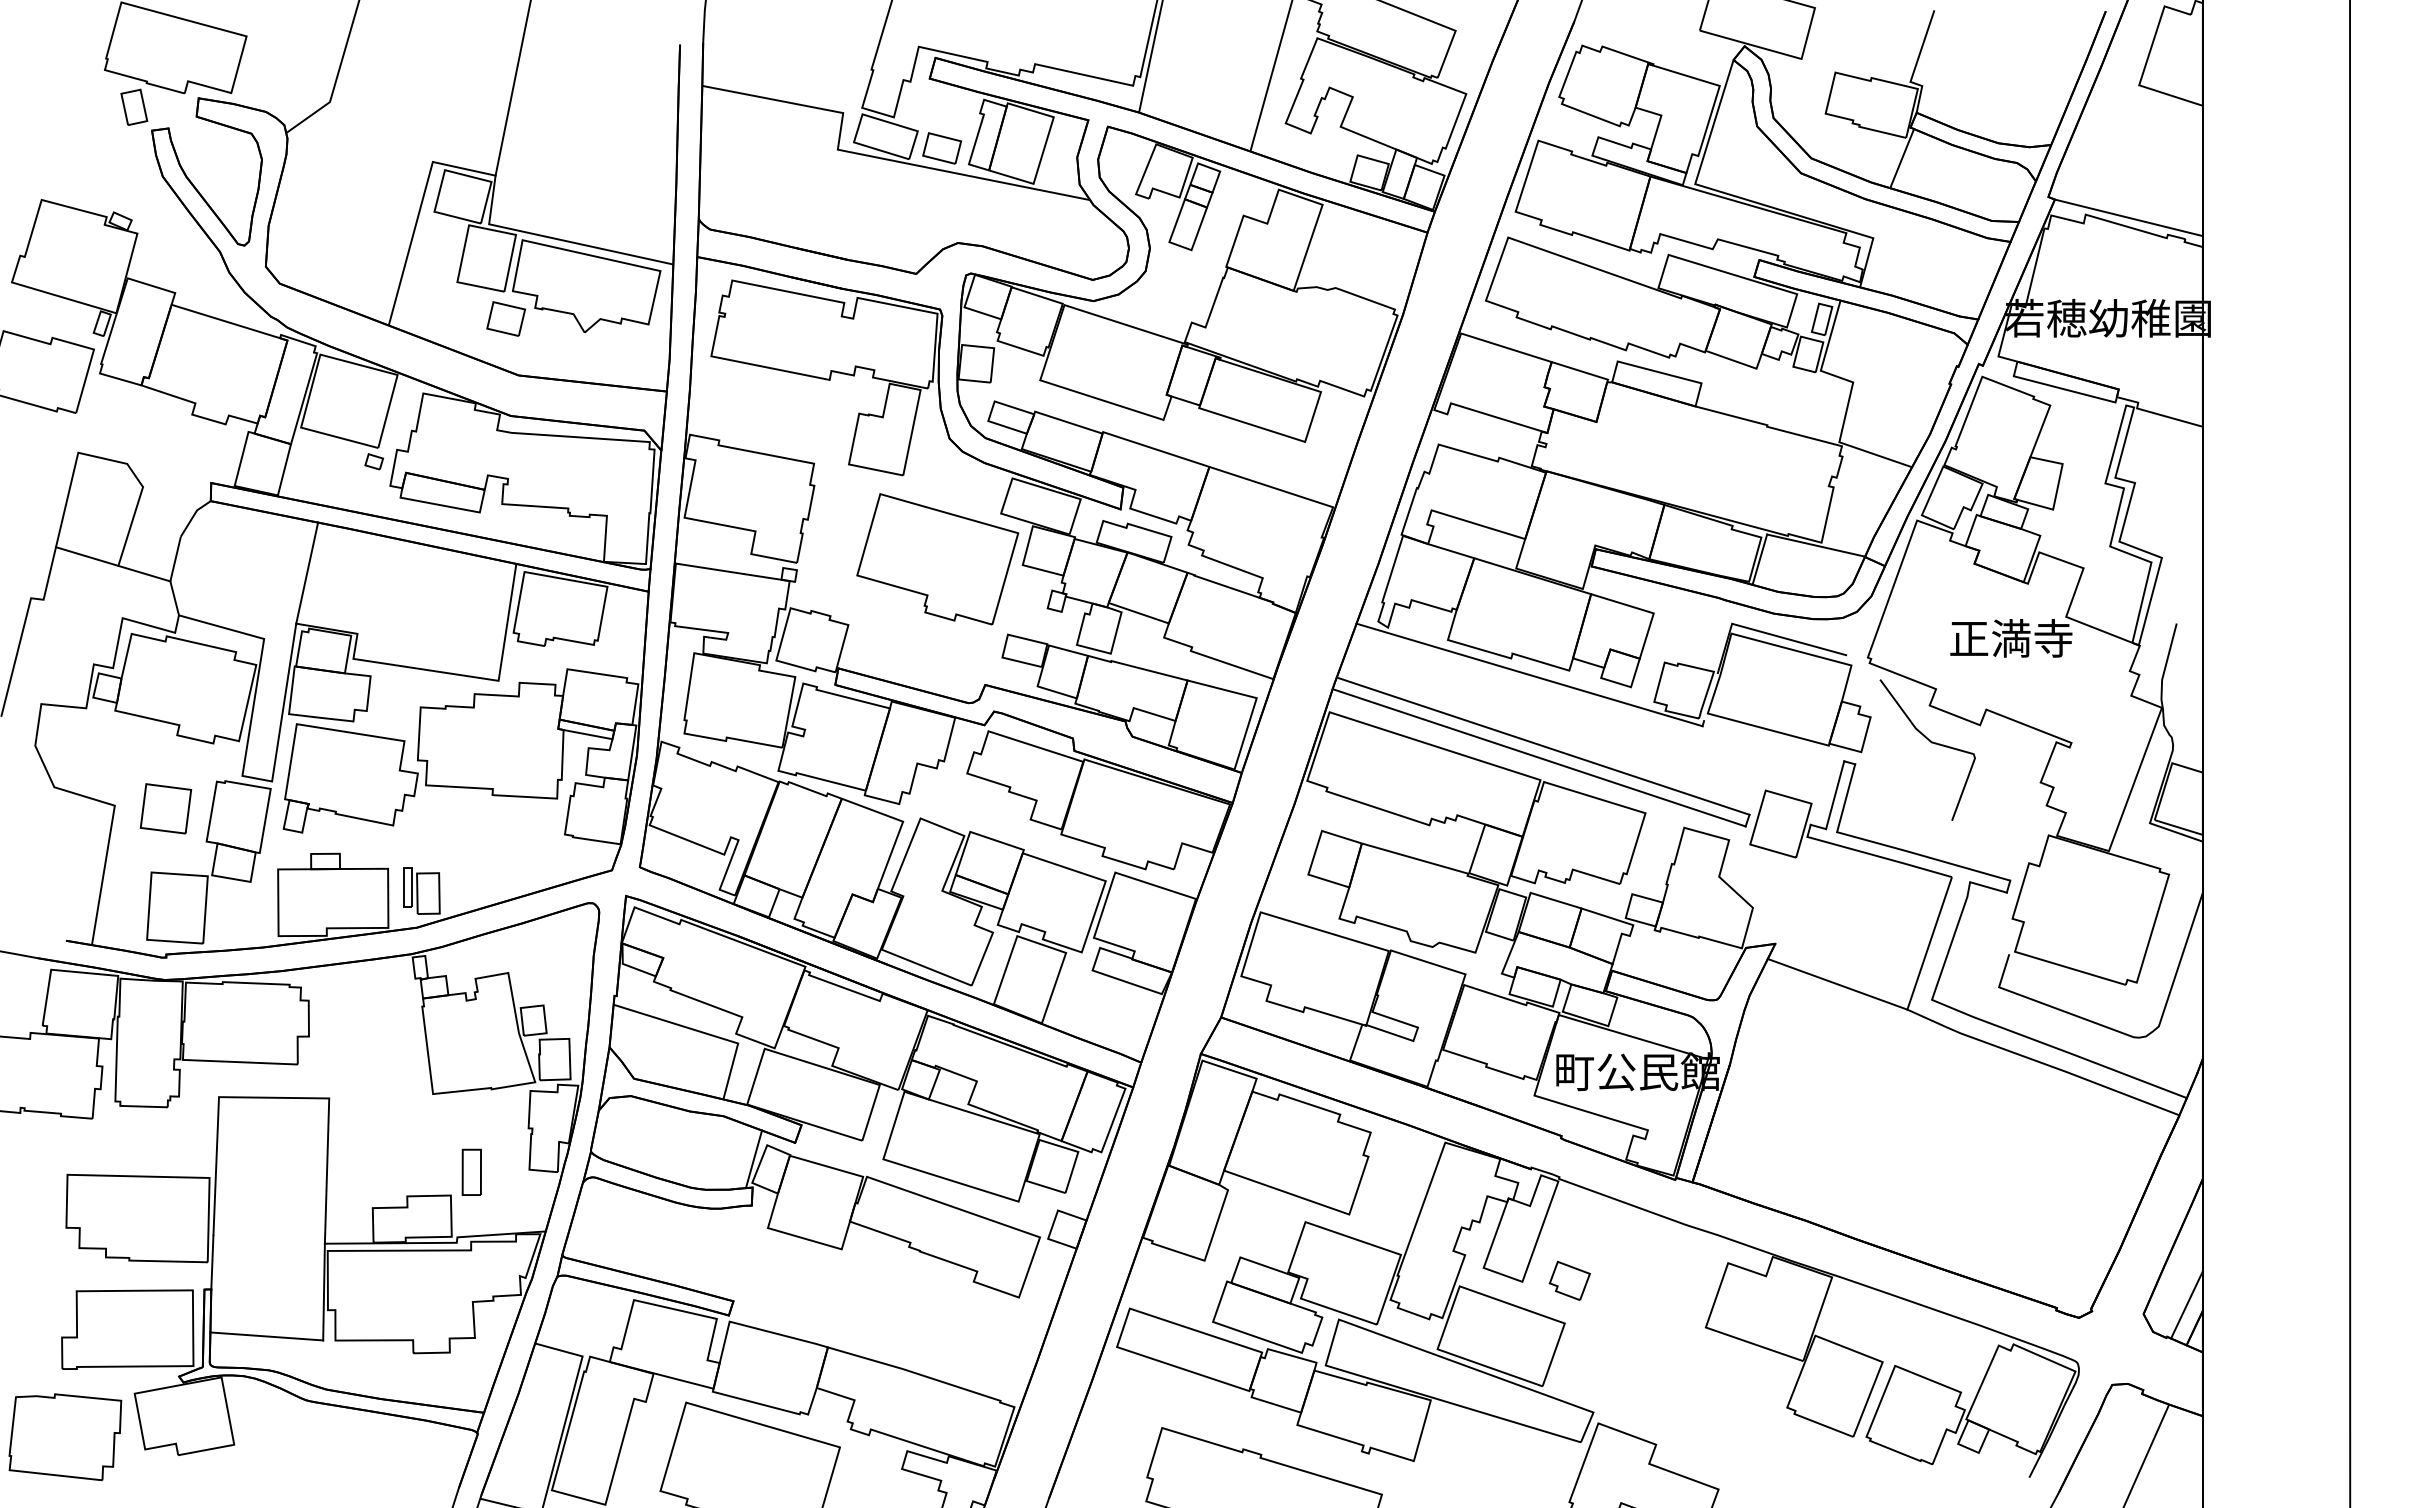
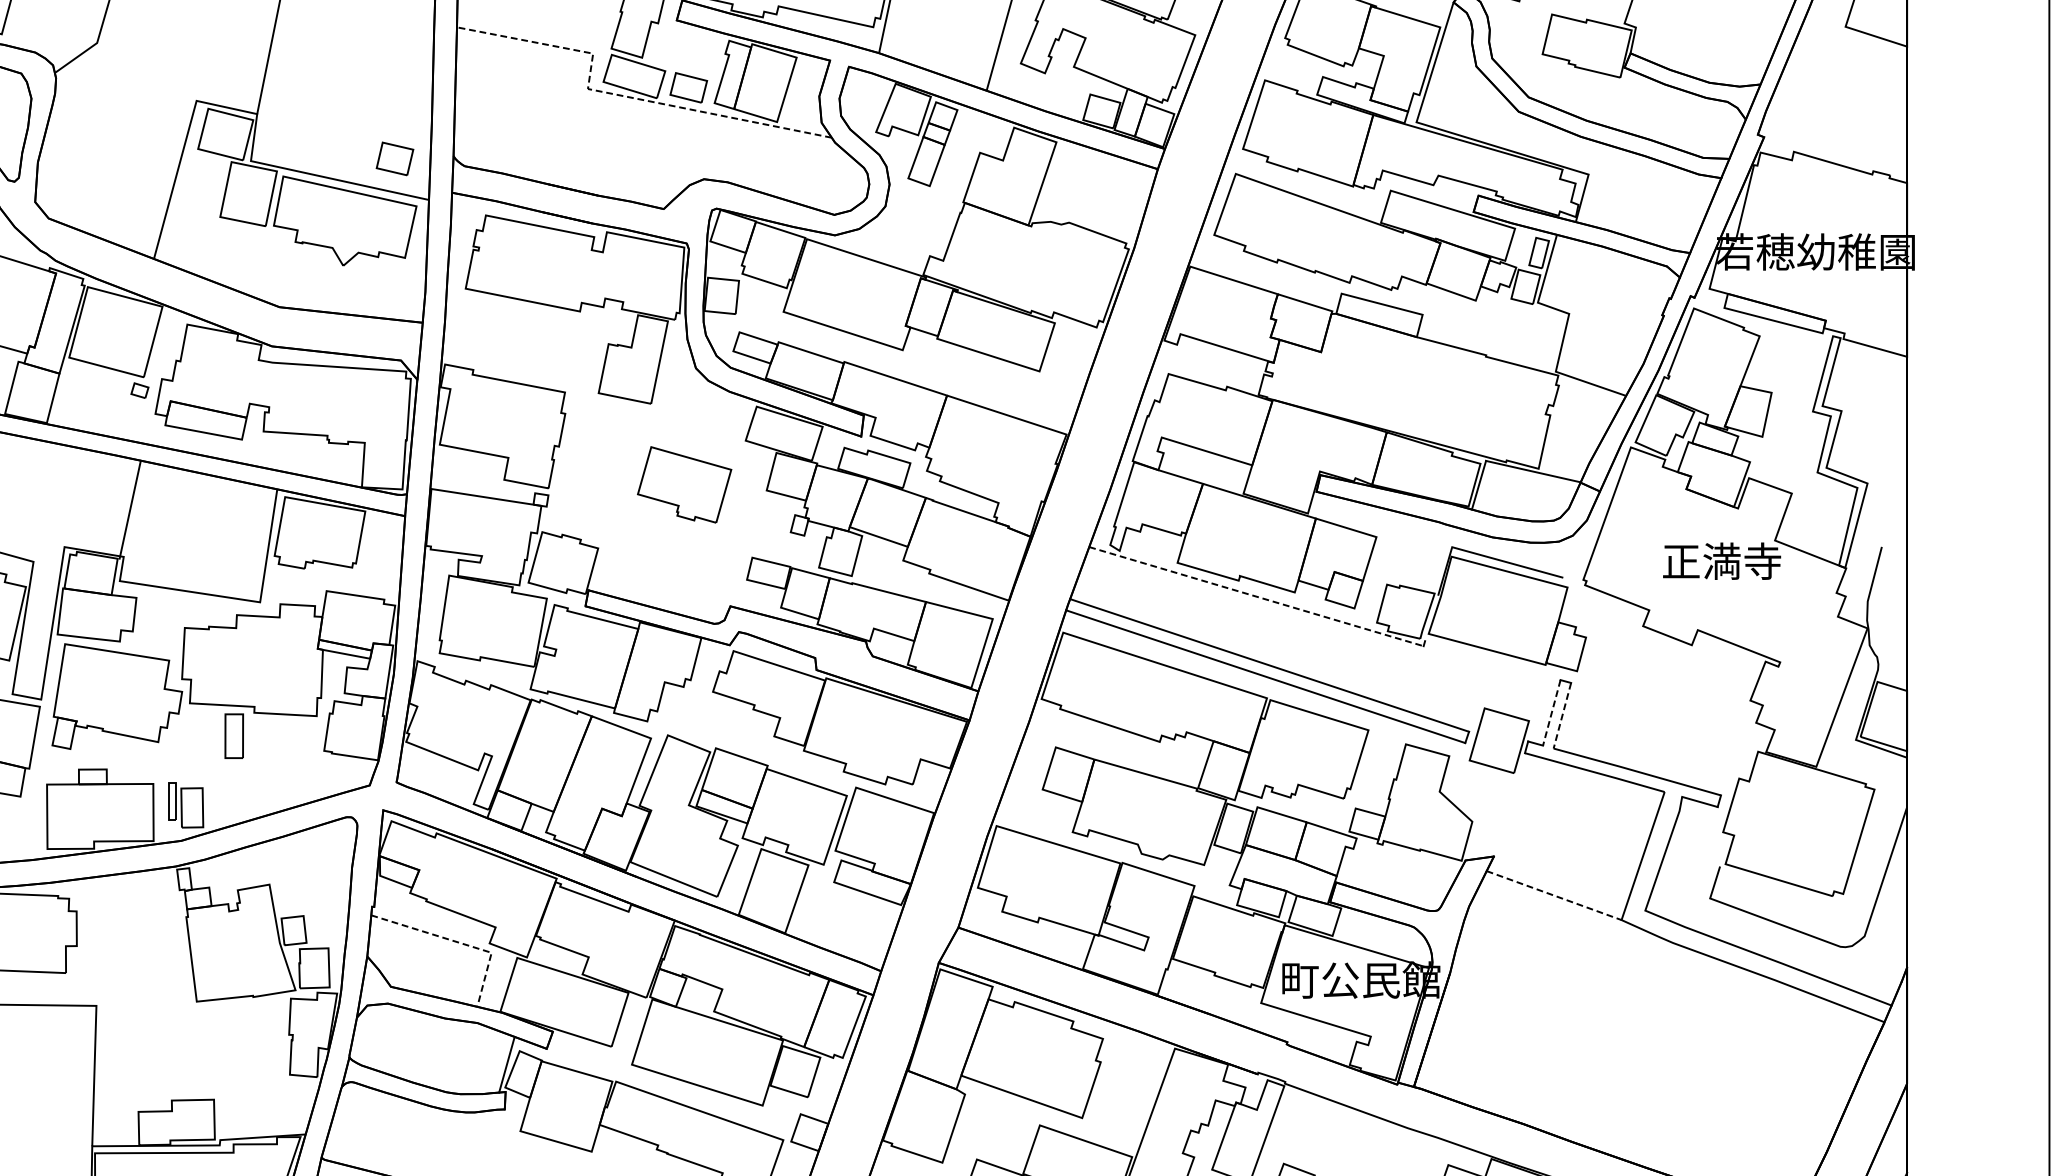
line: (874, 156) -> (623, 95), solid -> dashed
line: (1902, 158) -> (1616, 97), removed
line: (2128, 217) -> (1835, 154), removed
part: (505, 318) -> (394, 158), moved
part: (937, 559) -> (684, 485), size x0.6
line: (307, 572) -> (130, 509), moved
line: (1530, 675) -> (1257, 597), solid -> dashed
curve: (1931, 743) -> (1644, 662), removed
line: (1835, 795) -> (1552, 713), solid -> dashed
line: (1846, 798) -> (1562, 716), solid -> dashed
line: (1838, 984) -> (1555, 895), solid -> dashed
line: (703, 1032) -> (458, 942), solid -> dashed
part: (471, 1171) -> (233, 735), moved

